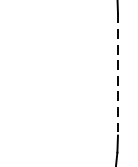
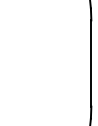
line: (118, 75) -> (91, 64), dashed -> solid

